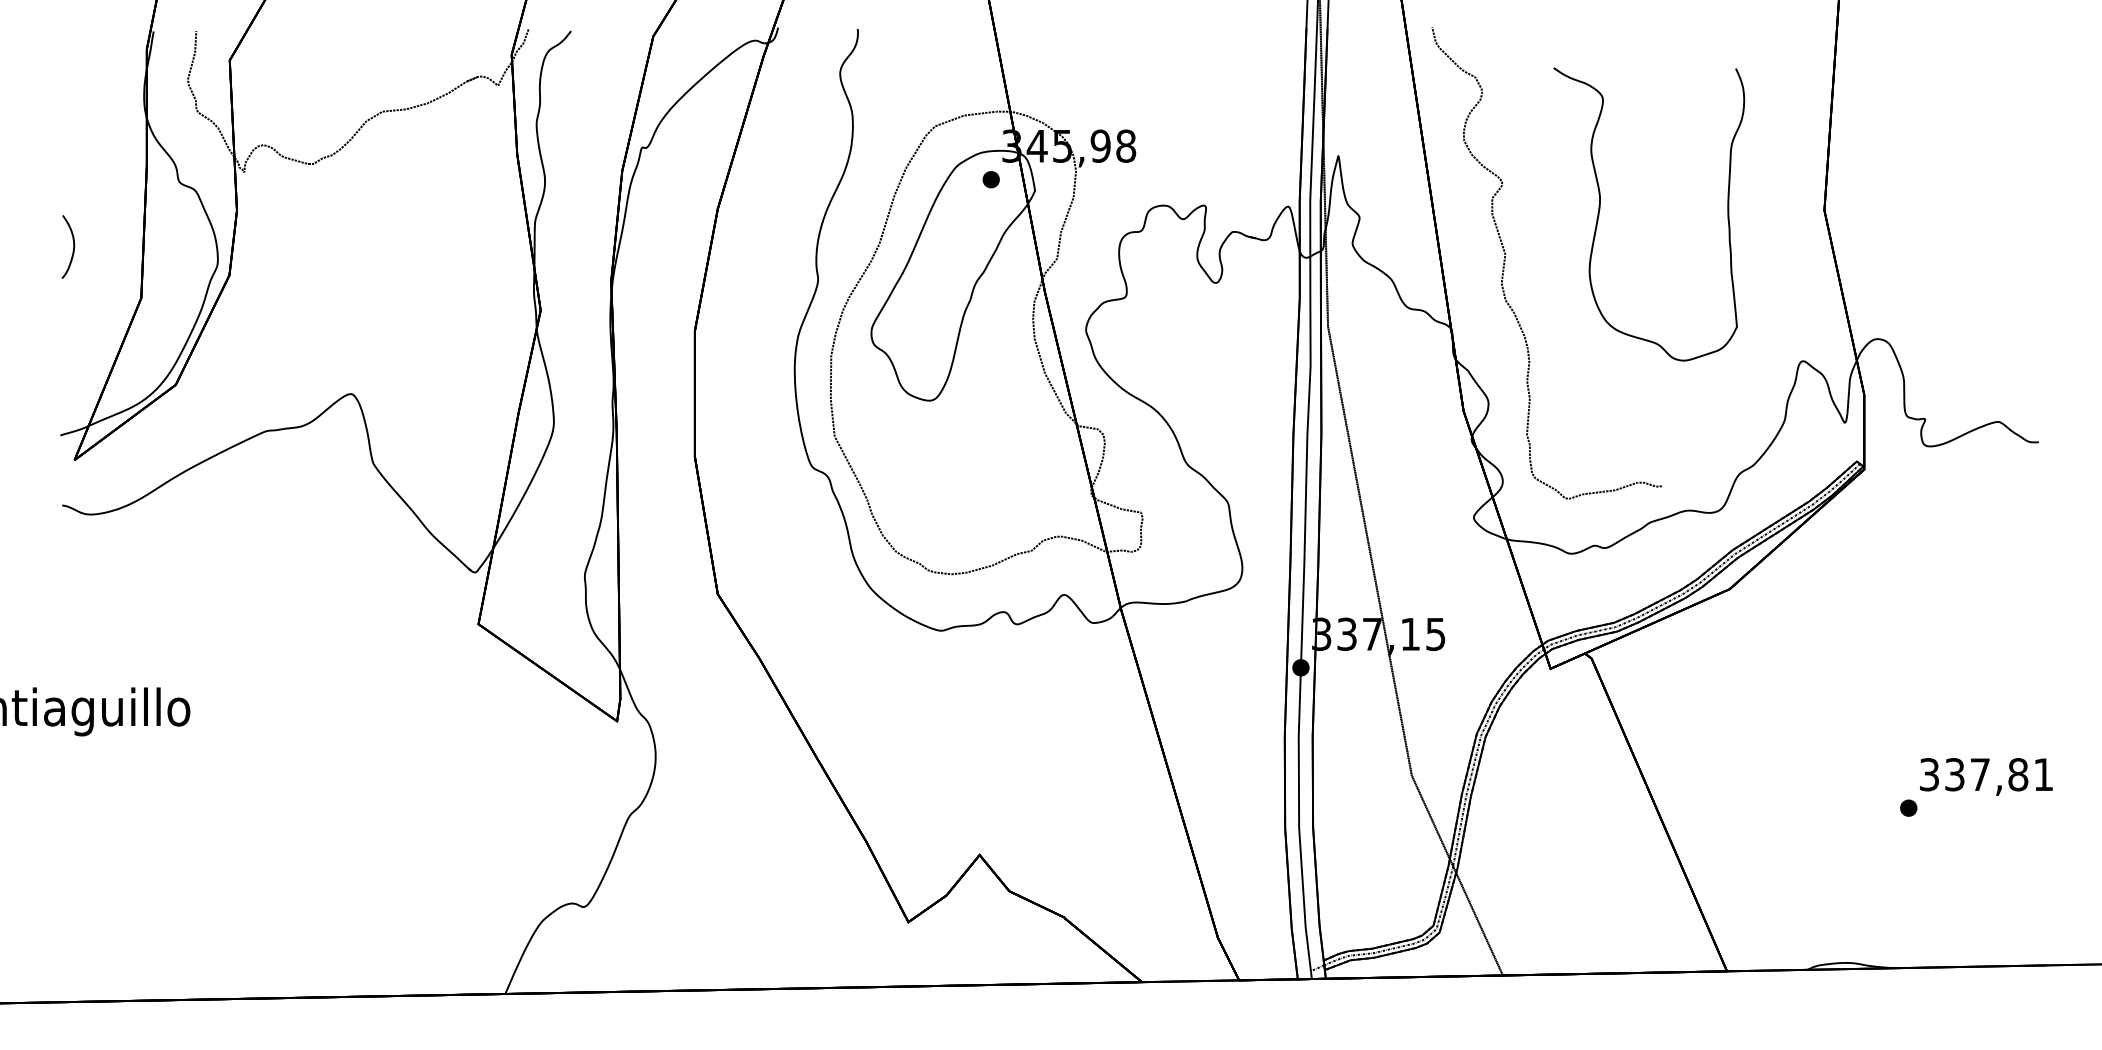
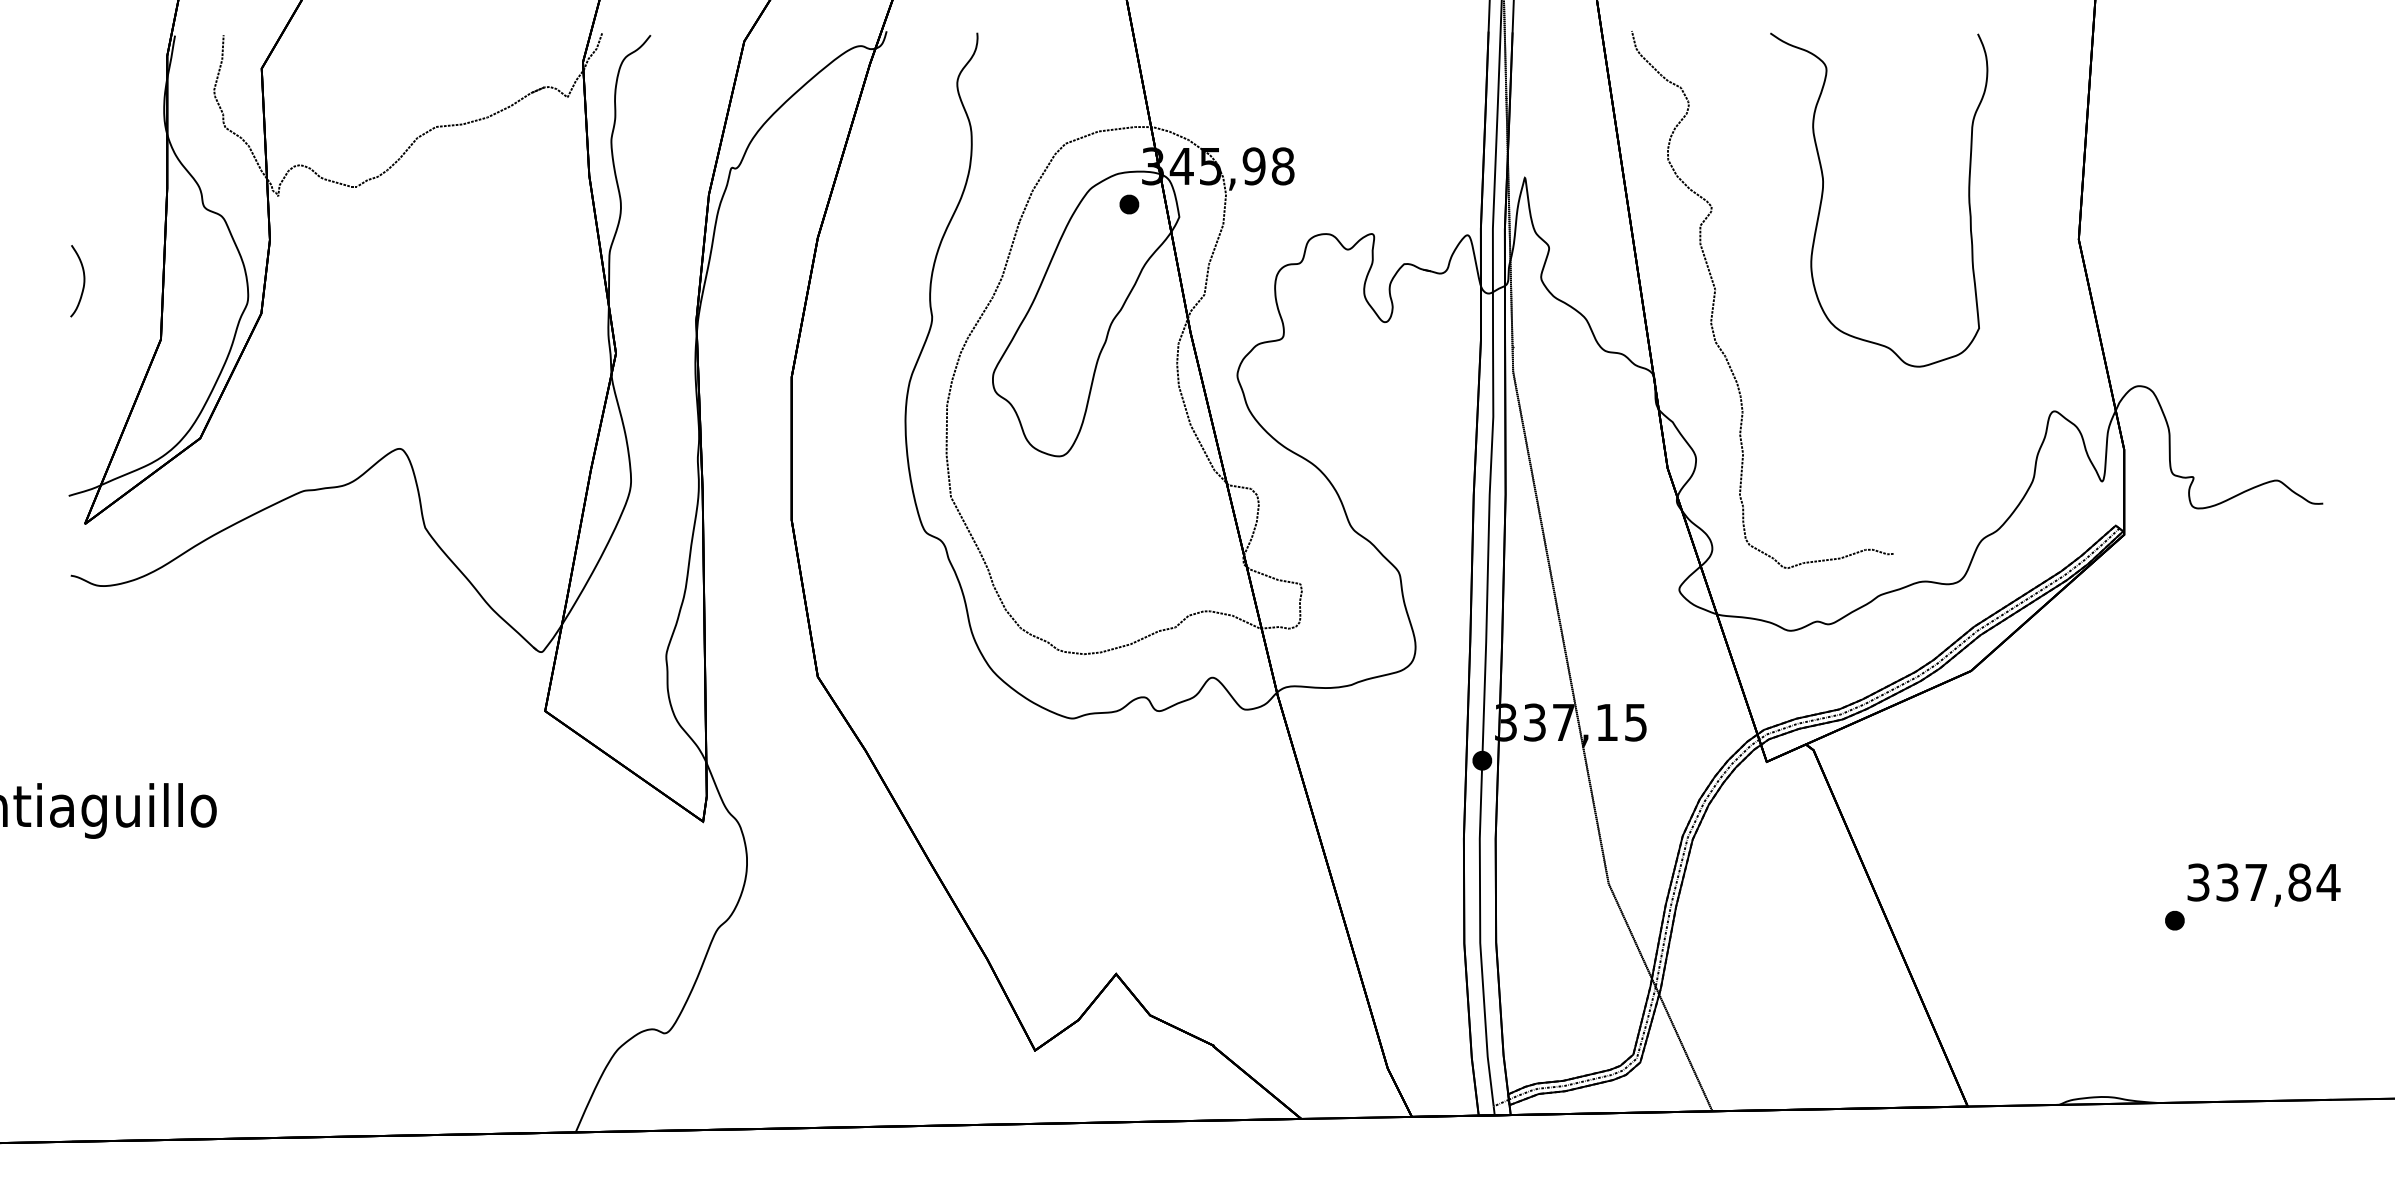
part: (1600, 209) -> (1823, 194), moved
text: (2043, 774) -> (2328, 882), 337,81 -> 337,84

